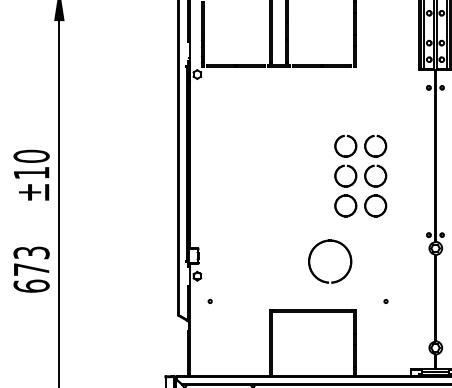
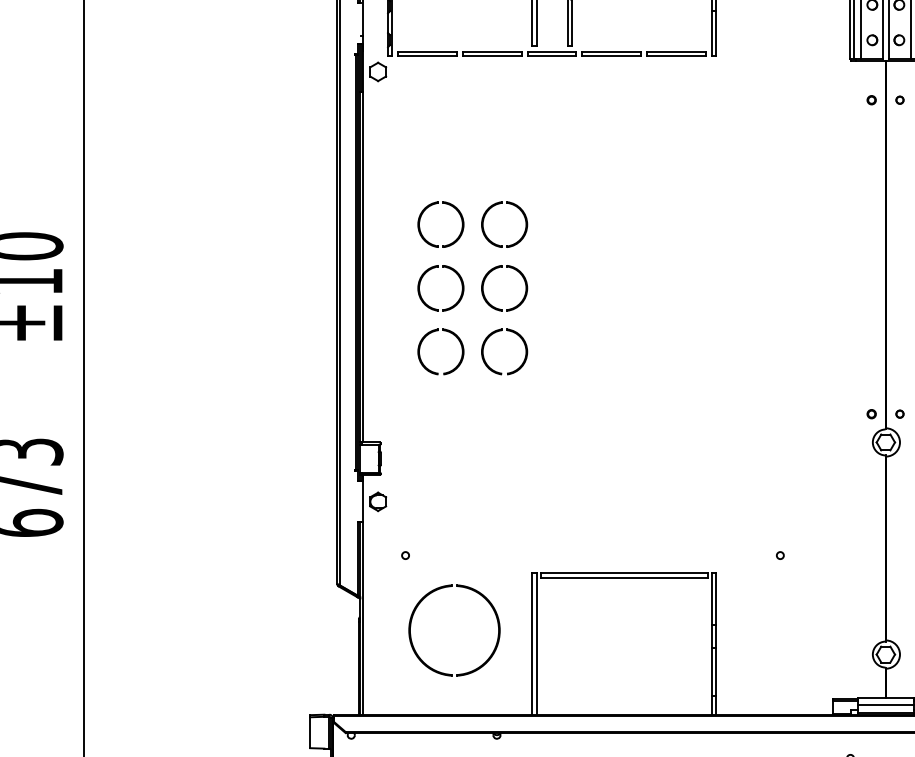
part: (360, 175) -> (472, 287), moved
part: (349, 258) -> (495, 623), moved

